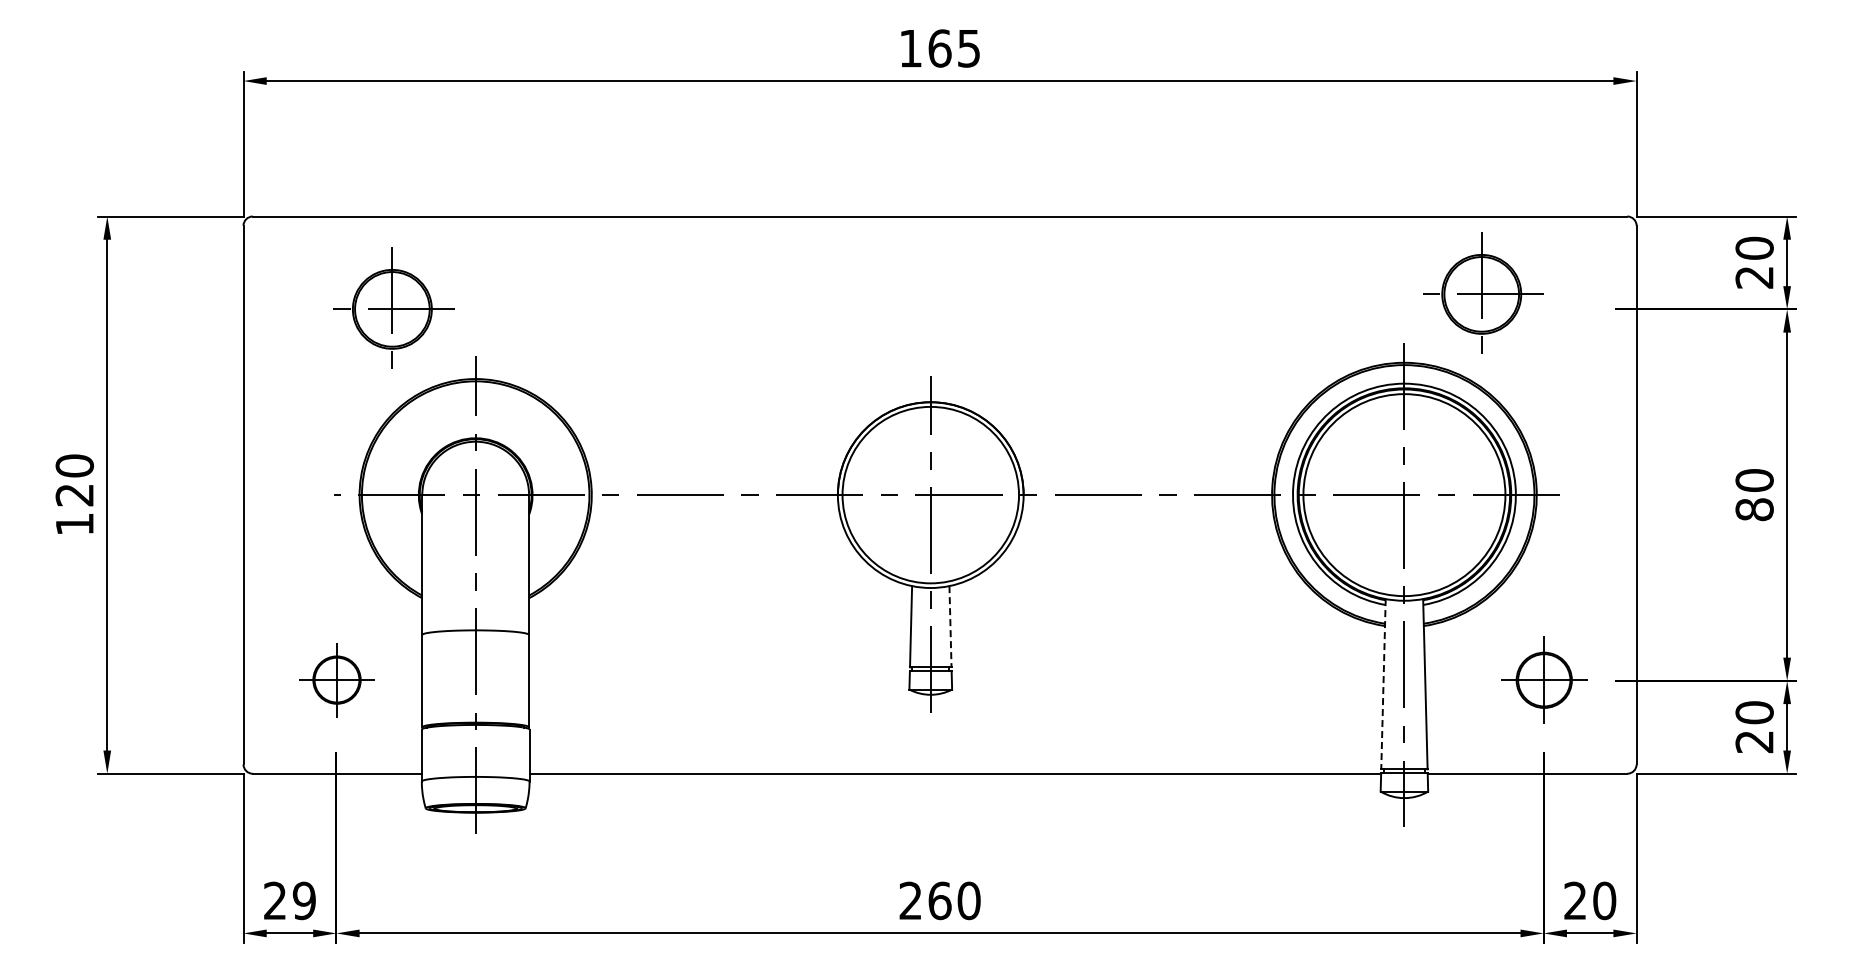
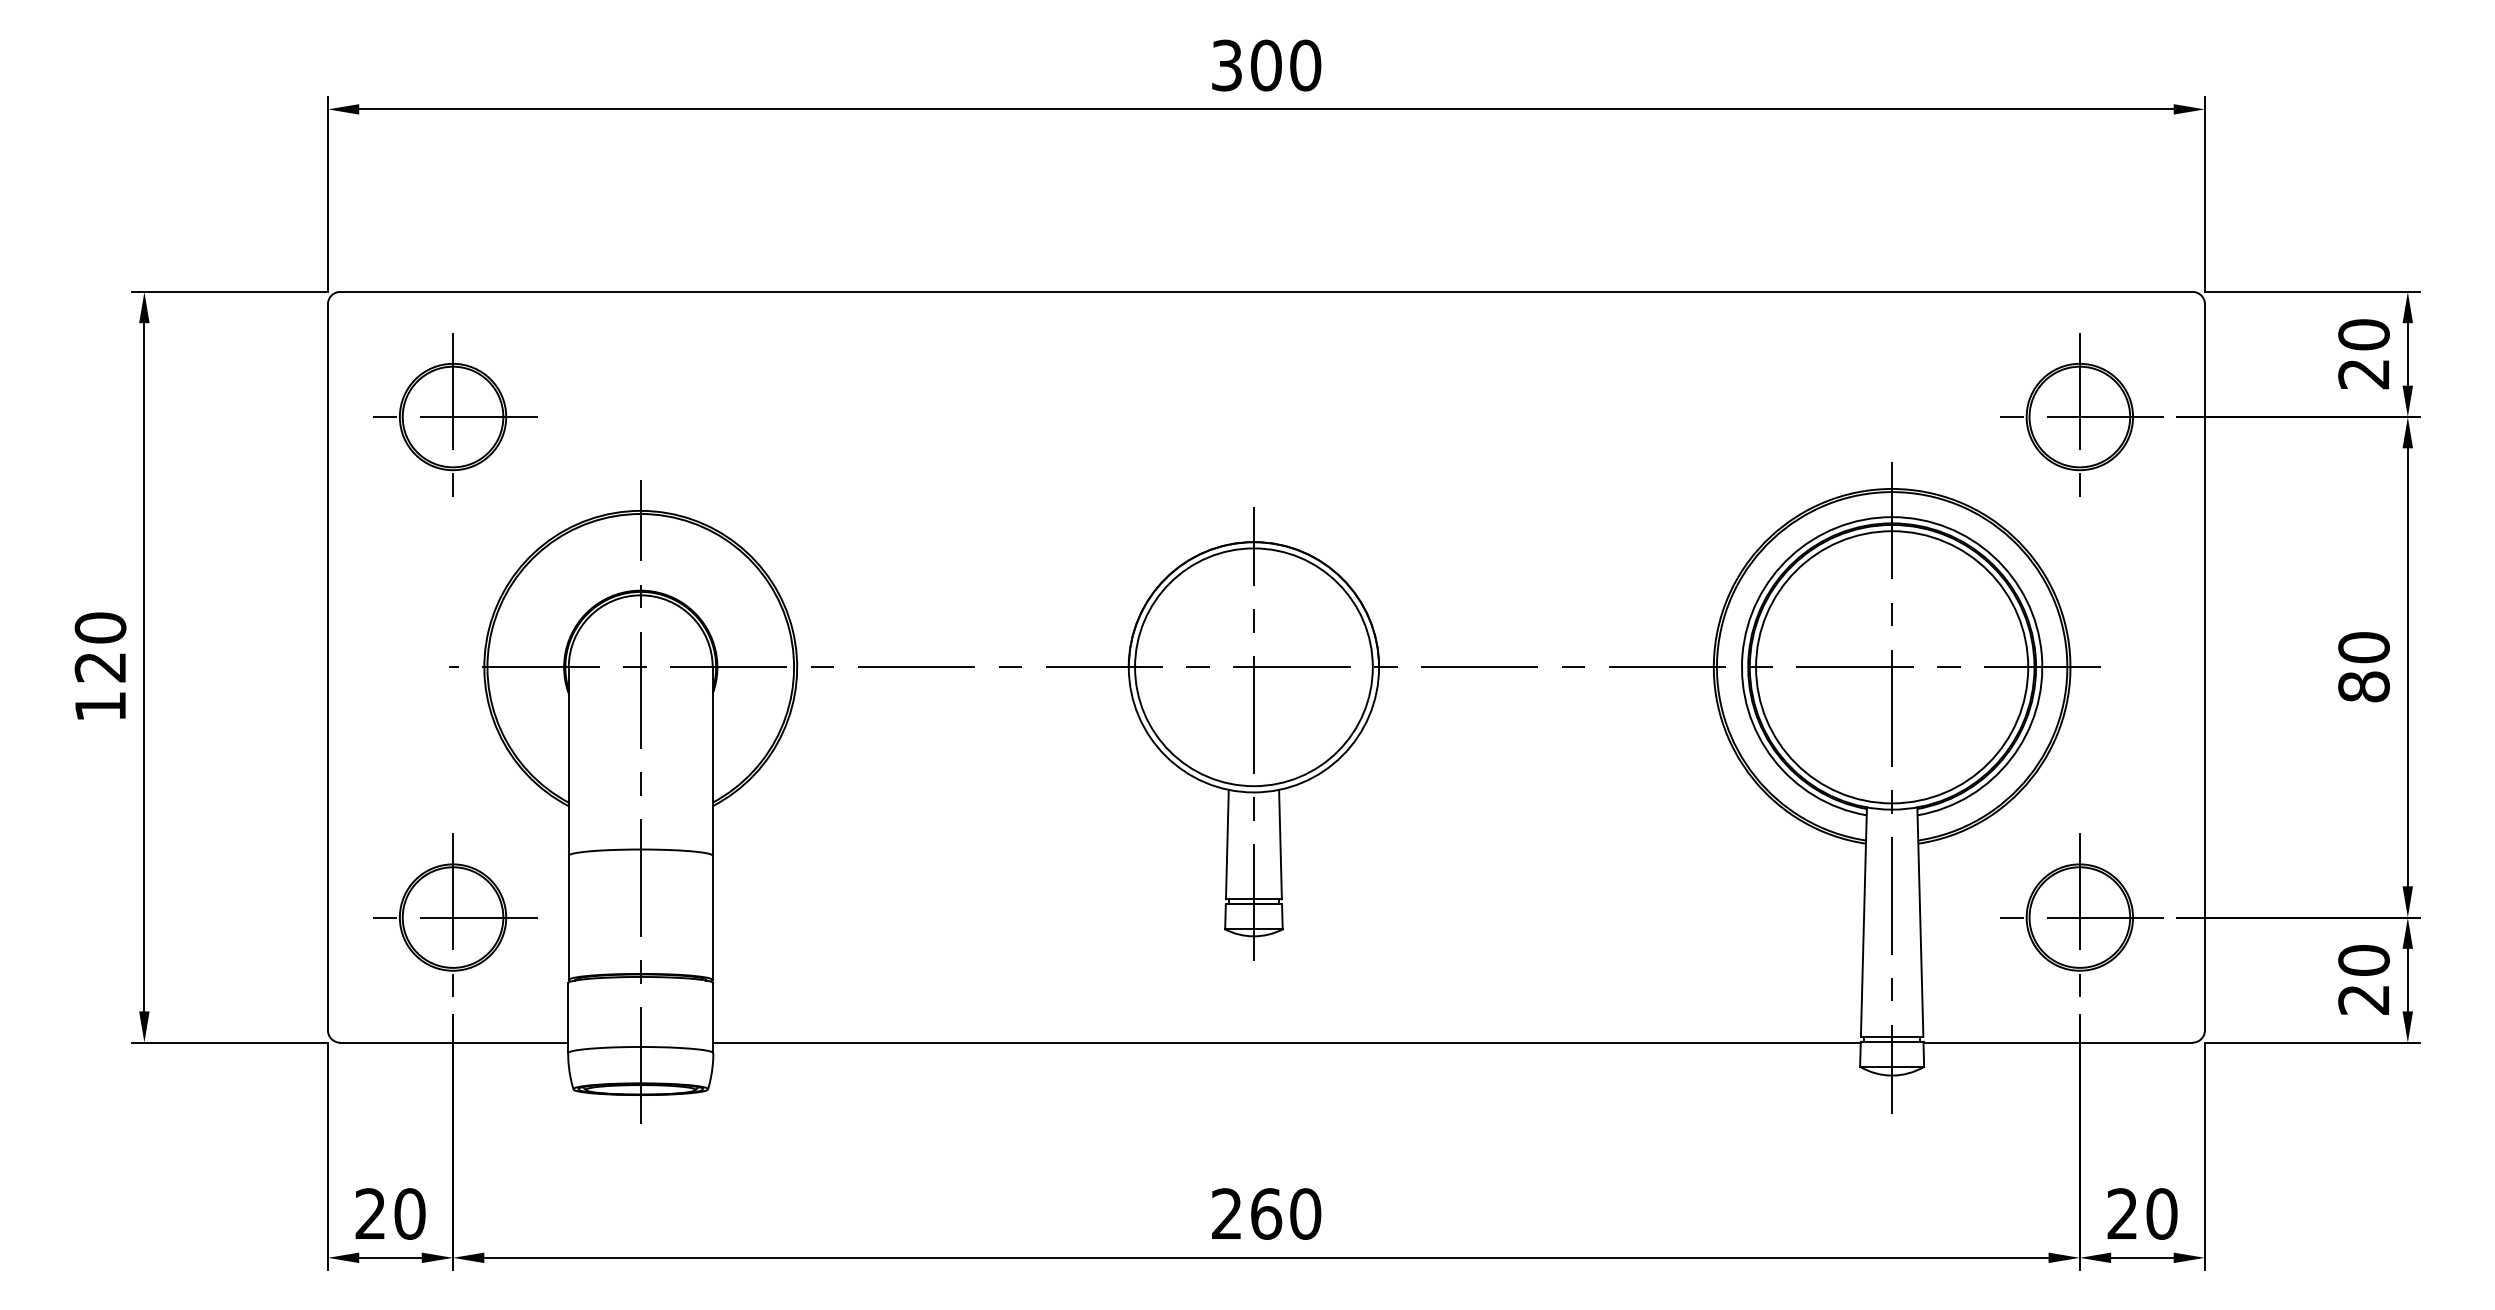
text: (939, 48) -> (1265, 65), 165 -> 300
part: (1483, 292) -> (2082, 414), moved
part: (393, 307) -> (454, 414), moved
line: (950, 626) -> (1280, 844), dashed -> solid
part: (337, 678) -> (454, 914), size x1.67
part: (1545, 678) -> (2082, 914), size x1.43
line: (1383, 684) -> (1863, 922), dashed -> solid
text: (303, 900) -> (408, 1213), 29 -> 20

